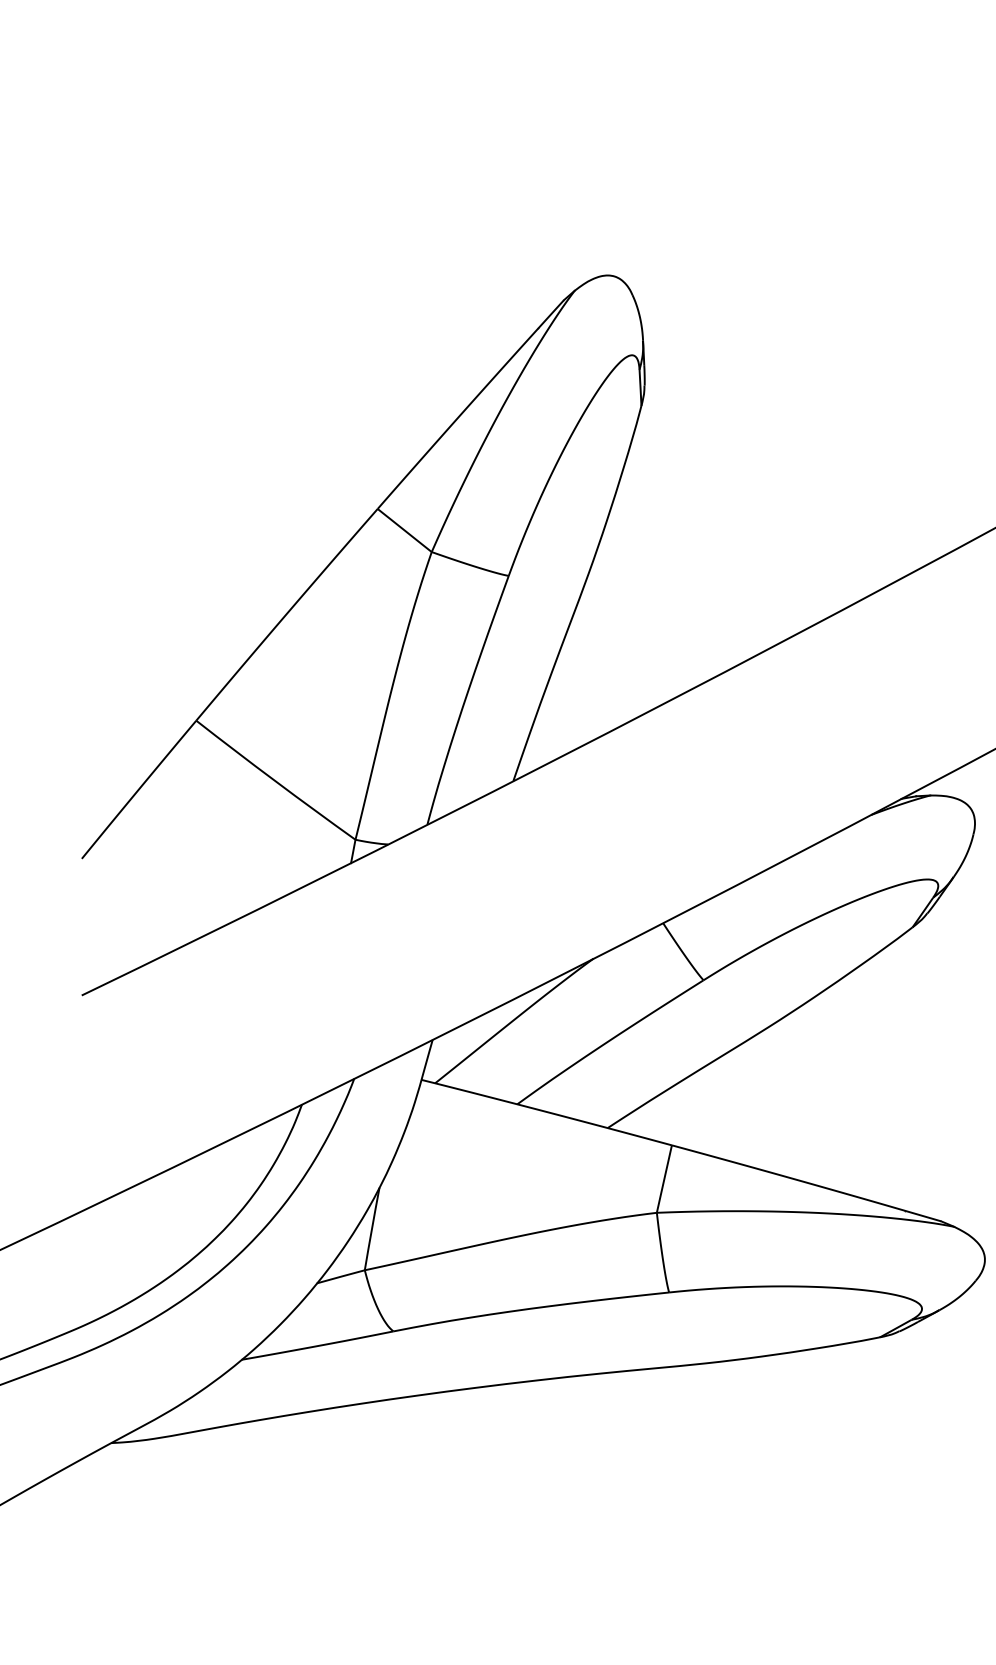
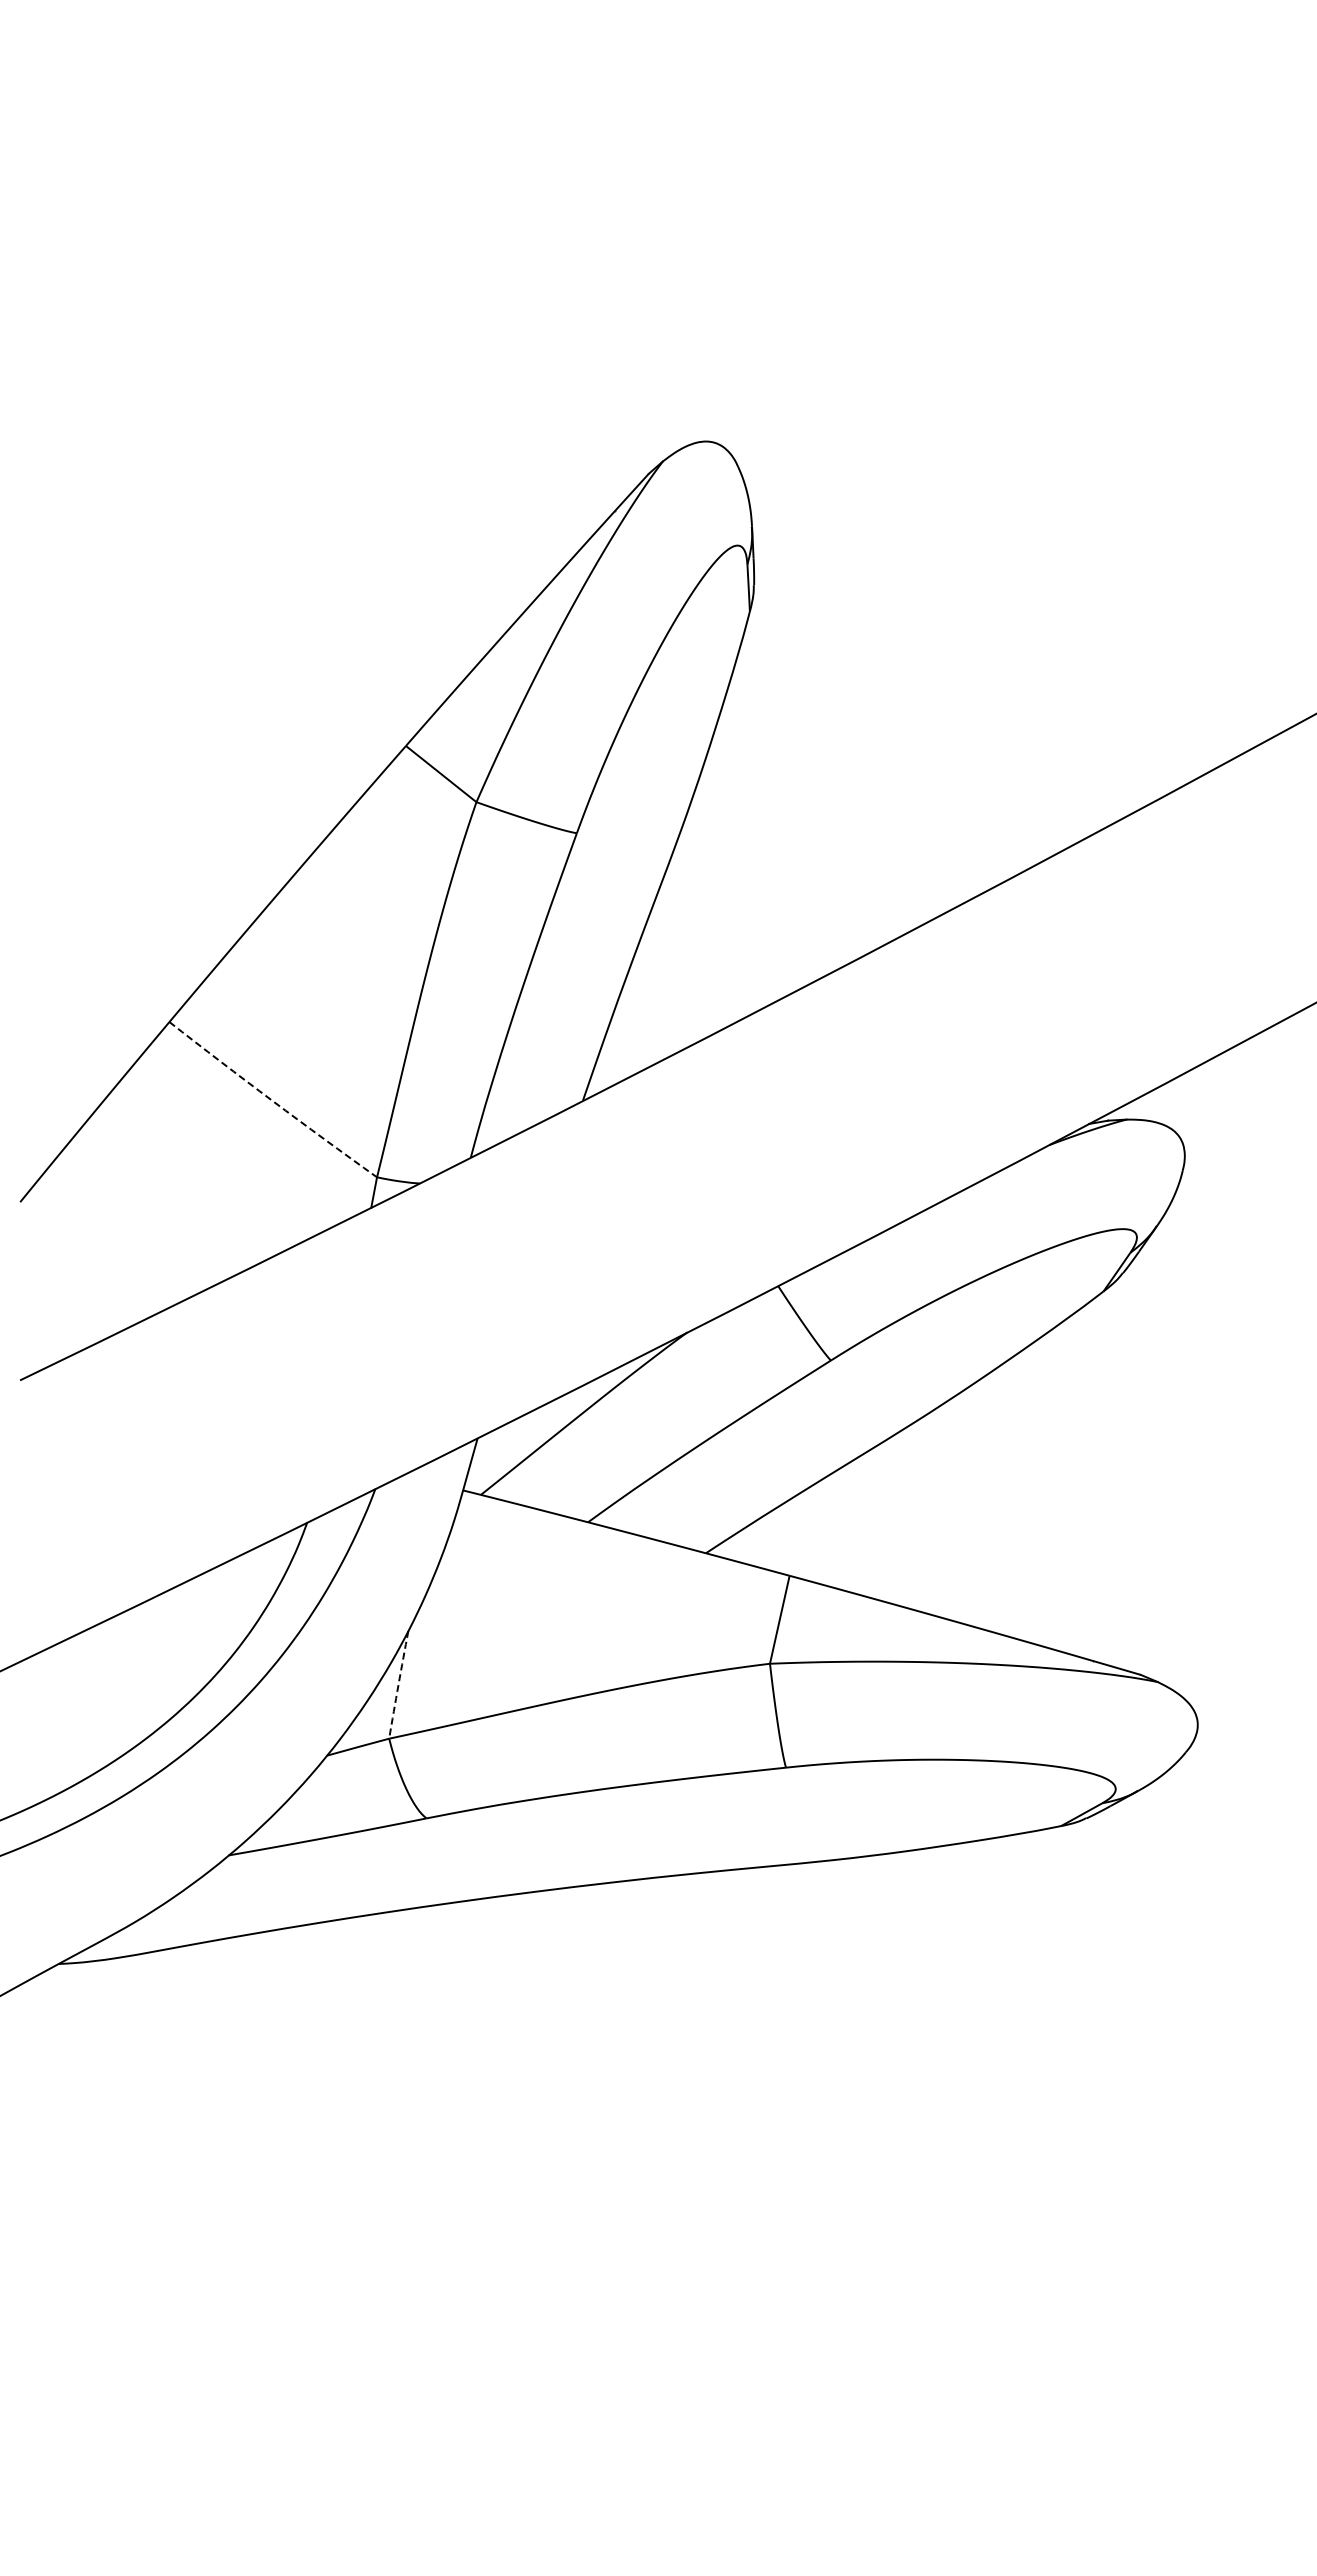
arc: (275, 780) -> (272, 1100), solid -> dashed
arc: (371, 1228) -> (398, 1684), solid -> dashed

